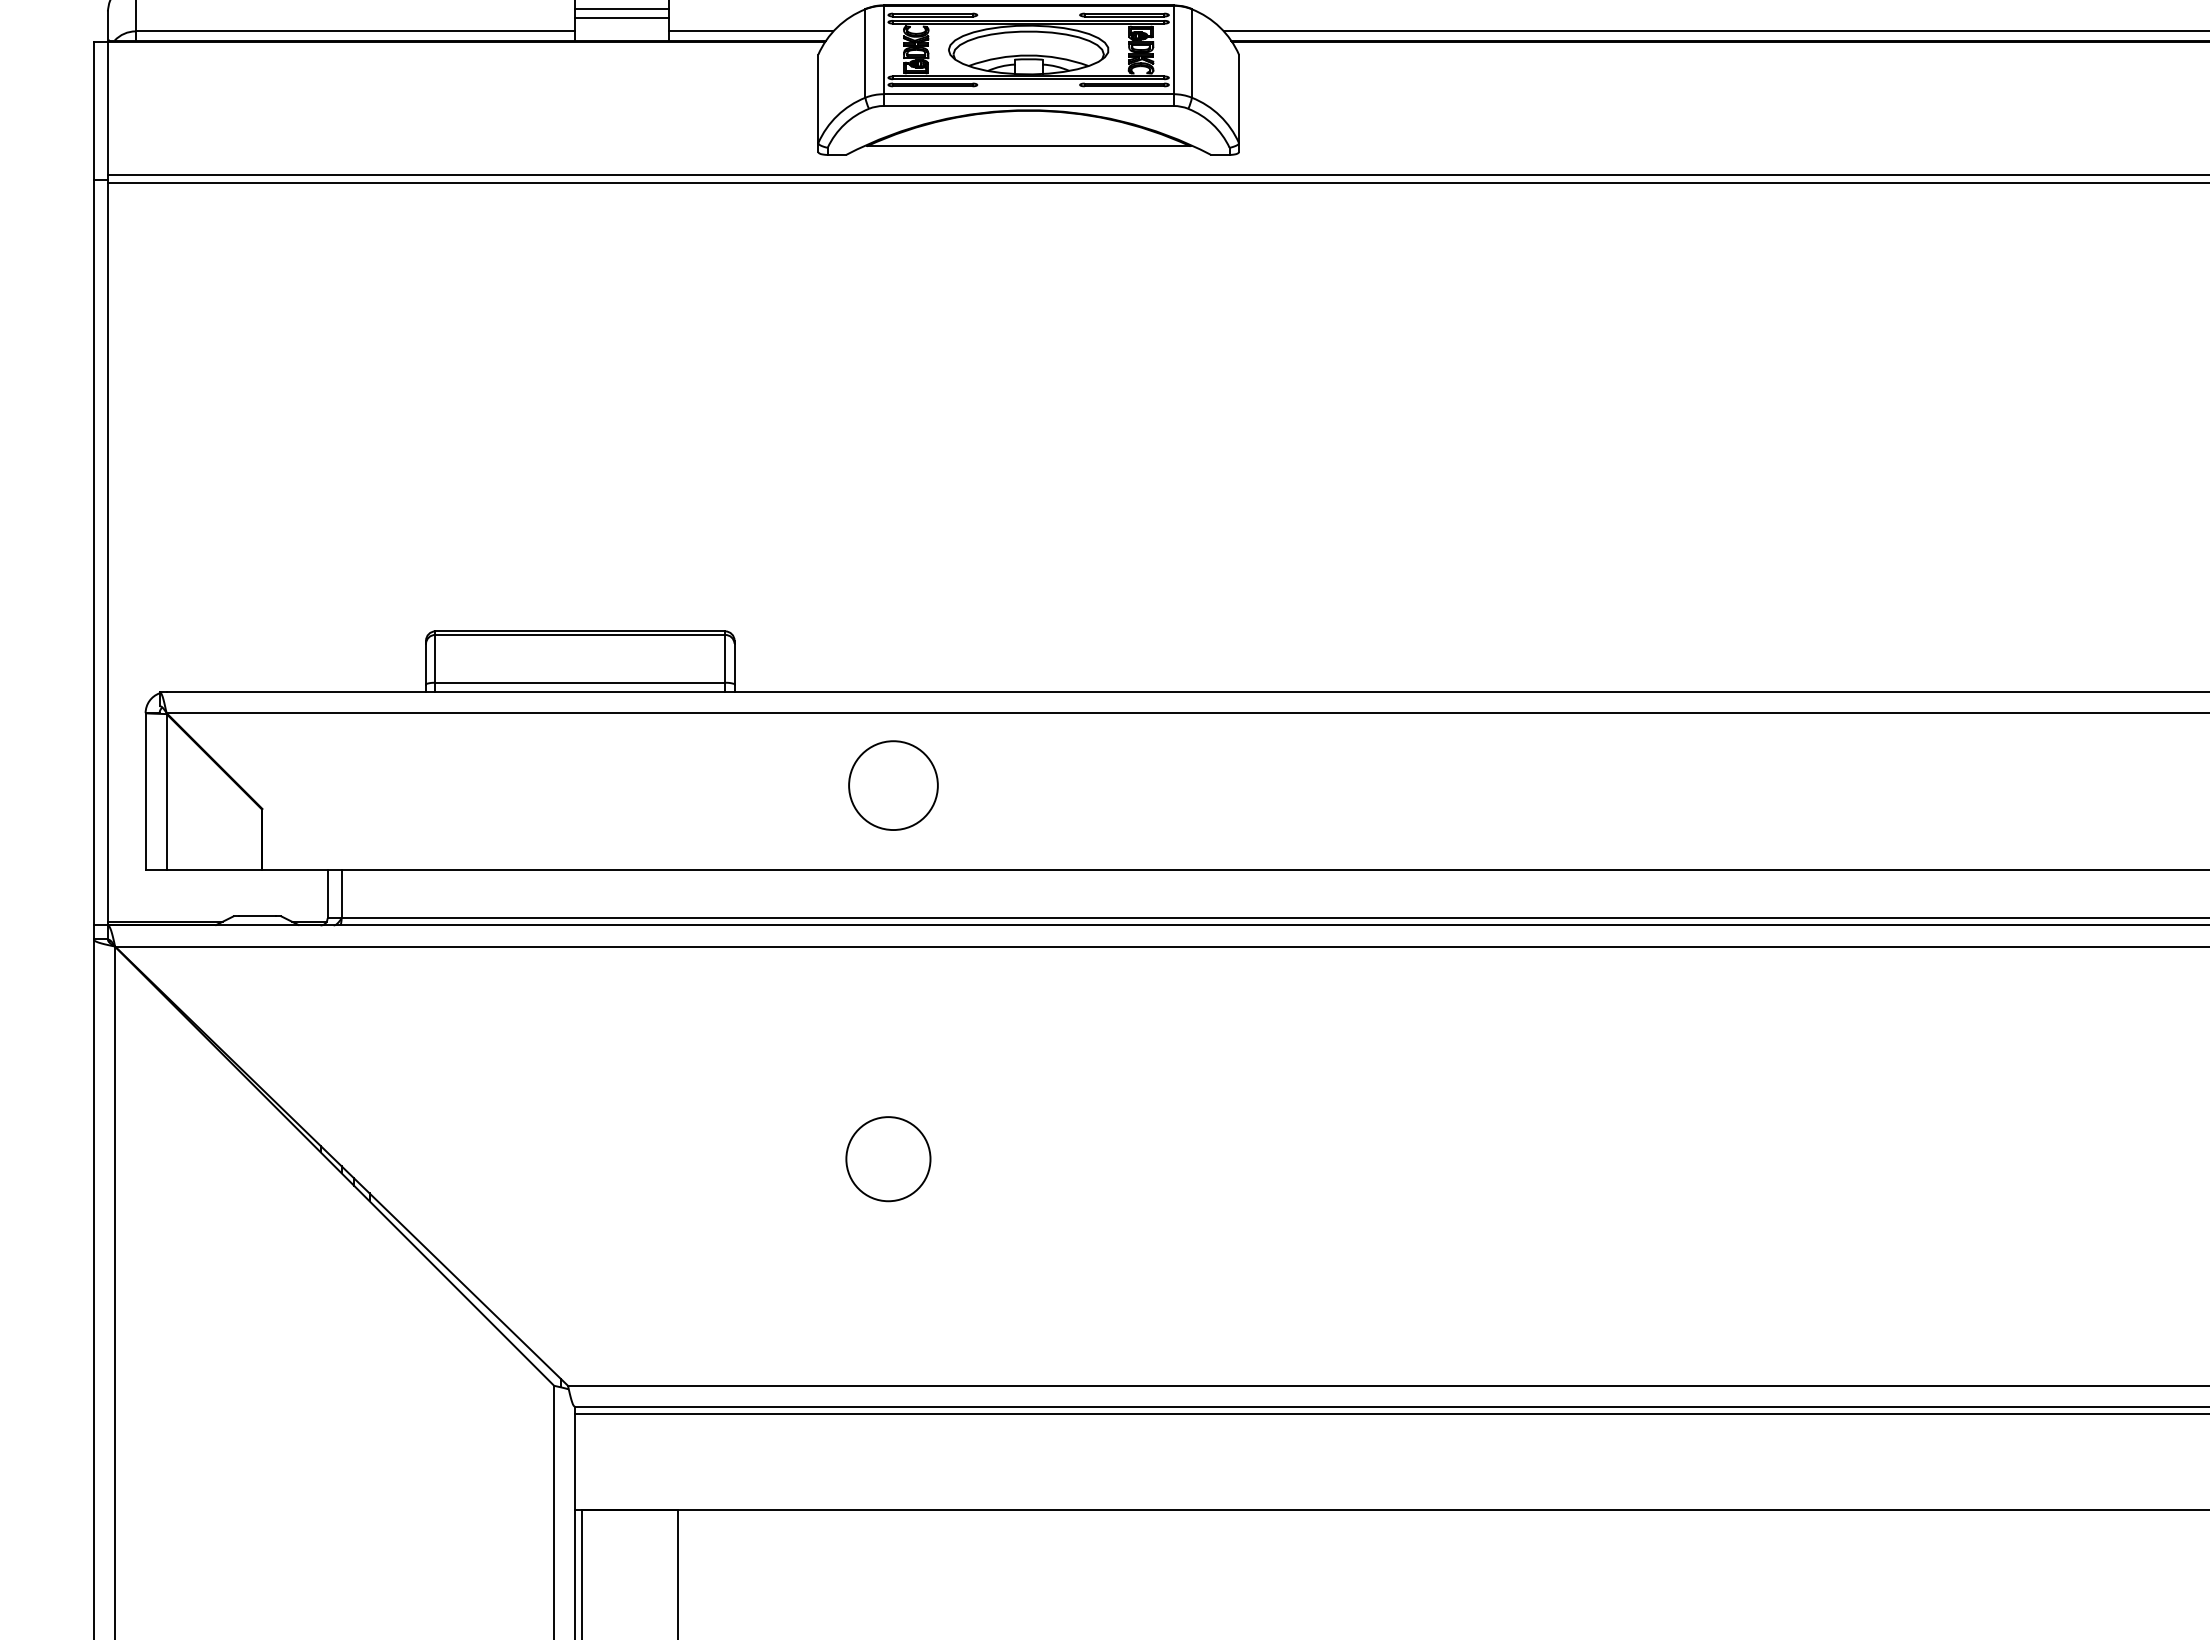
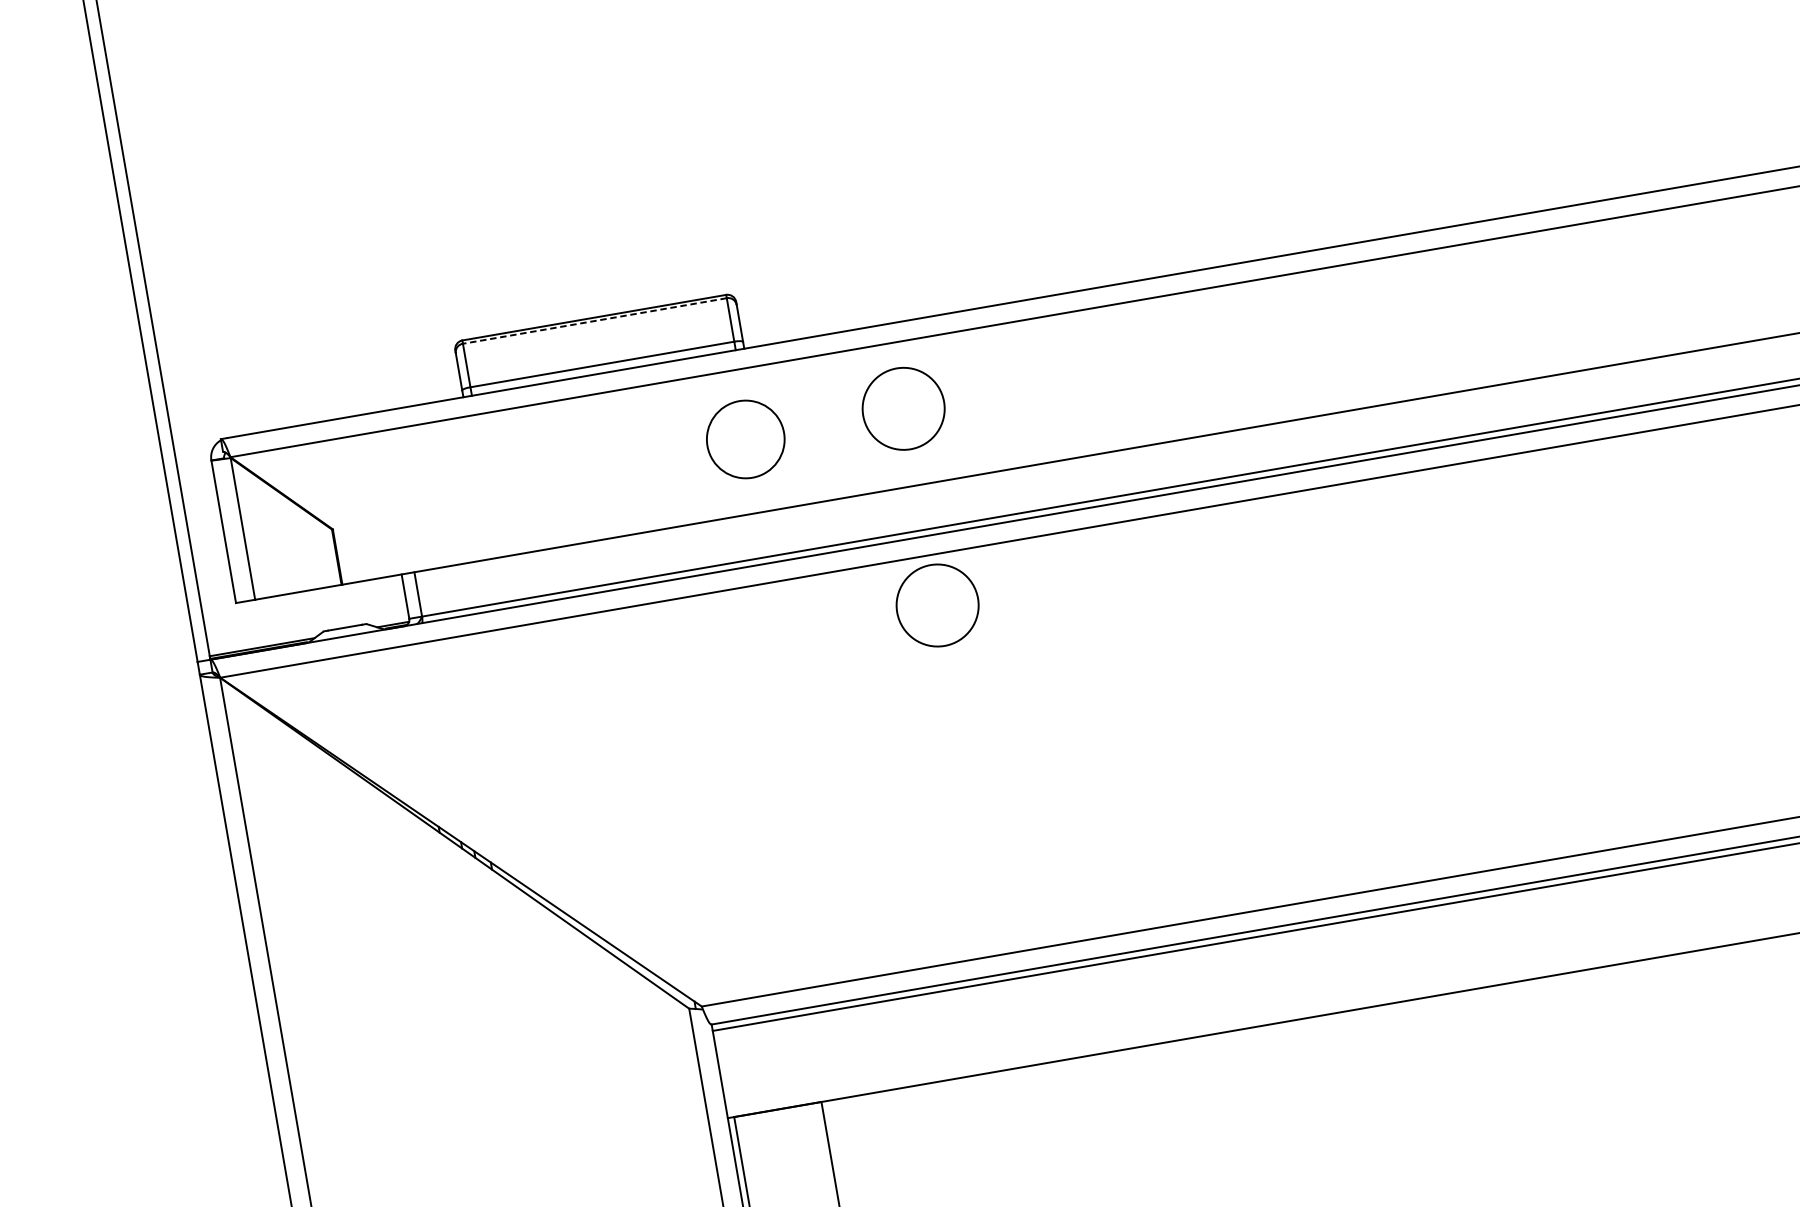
line: (580, 635) -> (595, 321), solid -> dashed
circle: (893, 1001) -> (937, 605), added
circle: (888, 1159) -> (745, 439), moved

